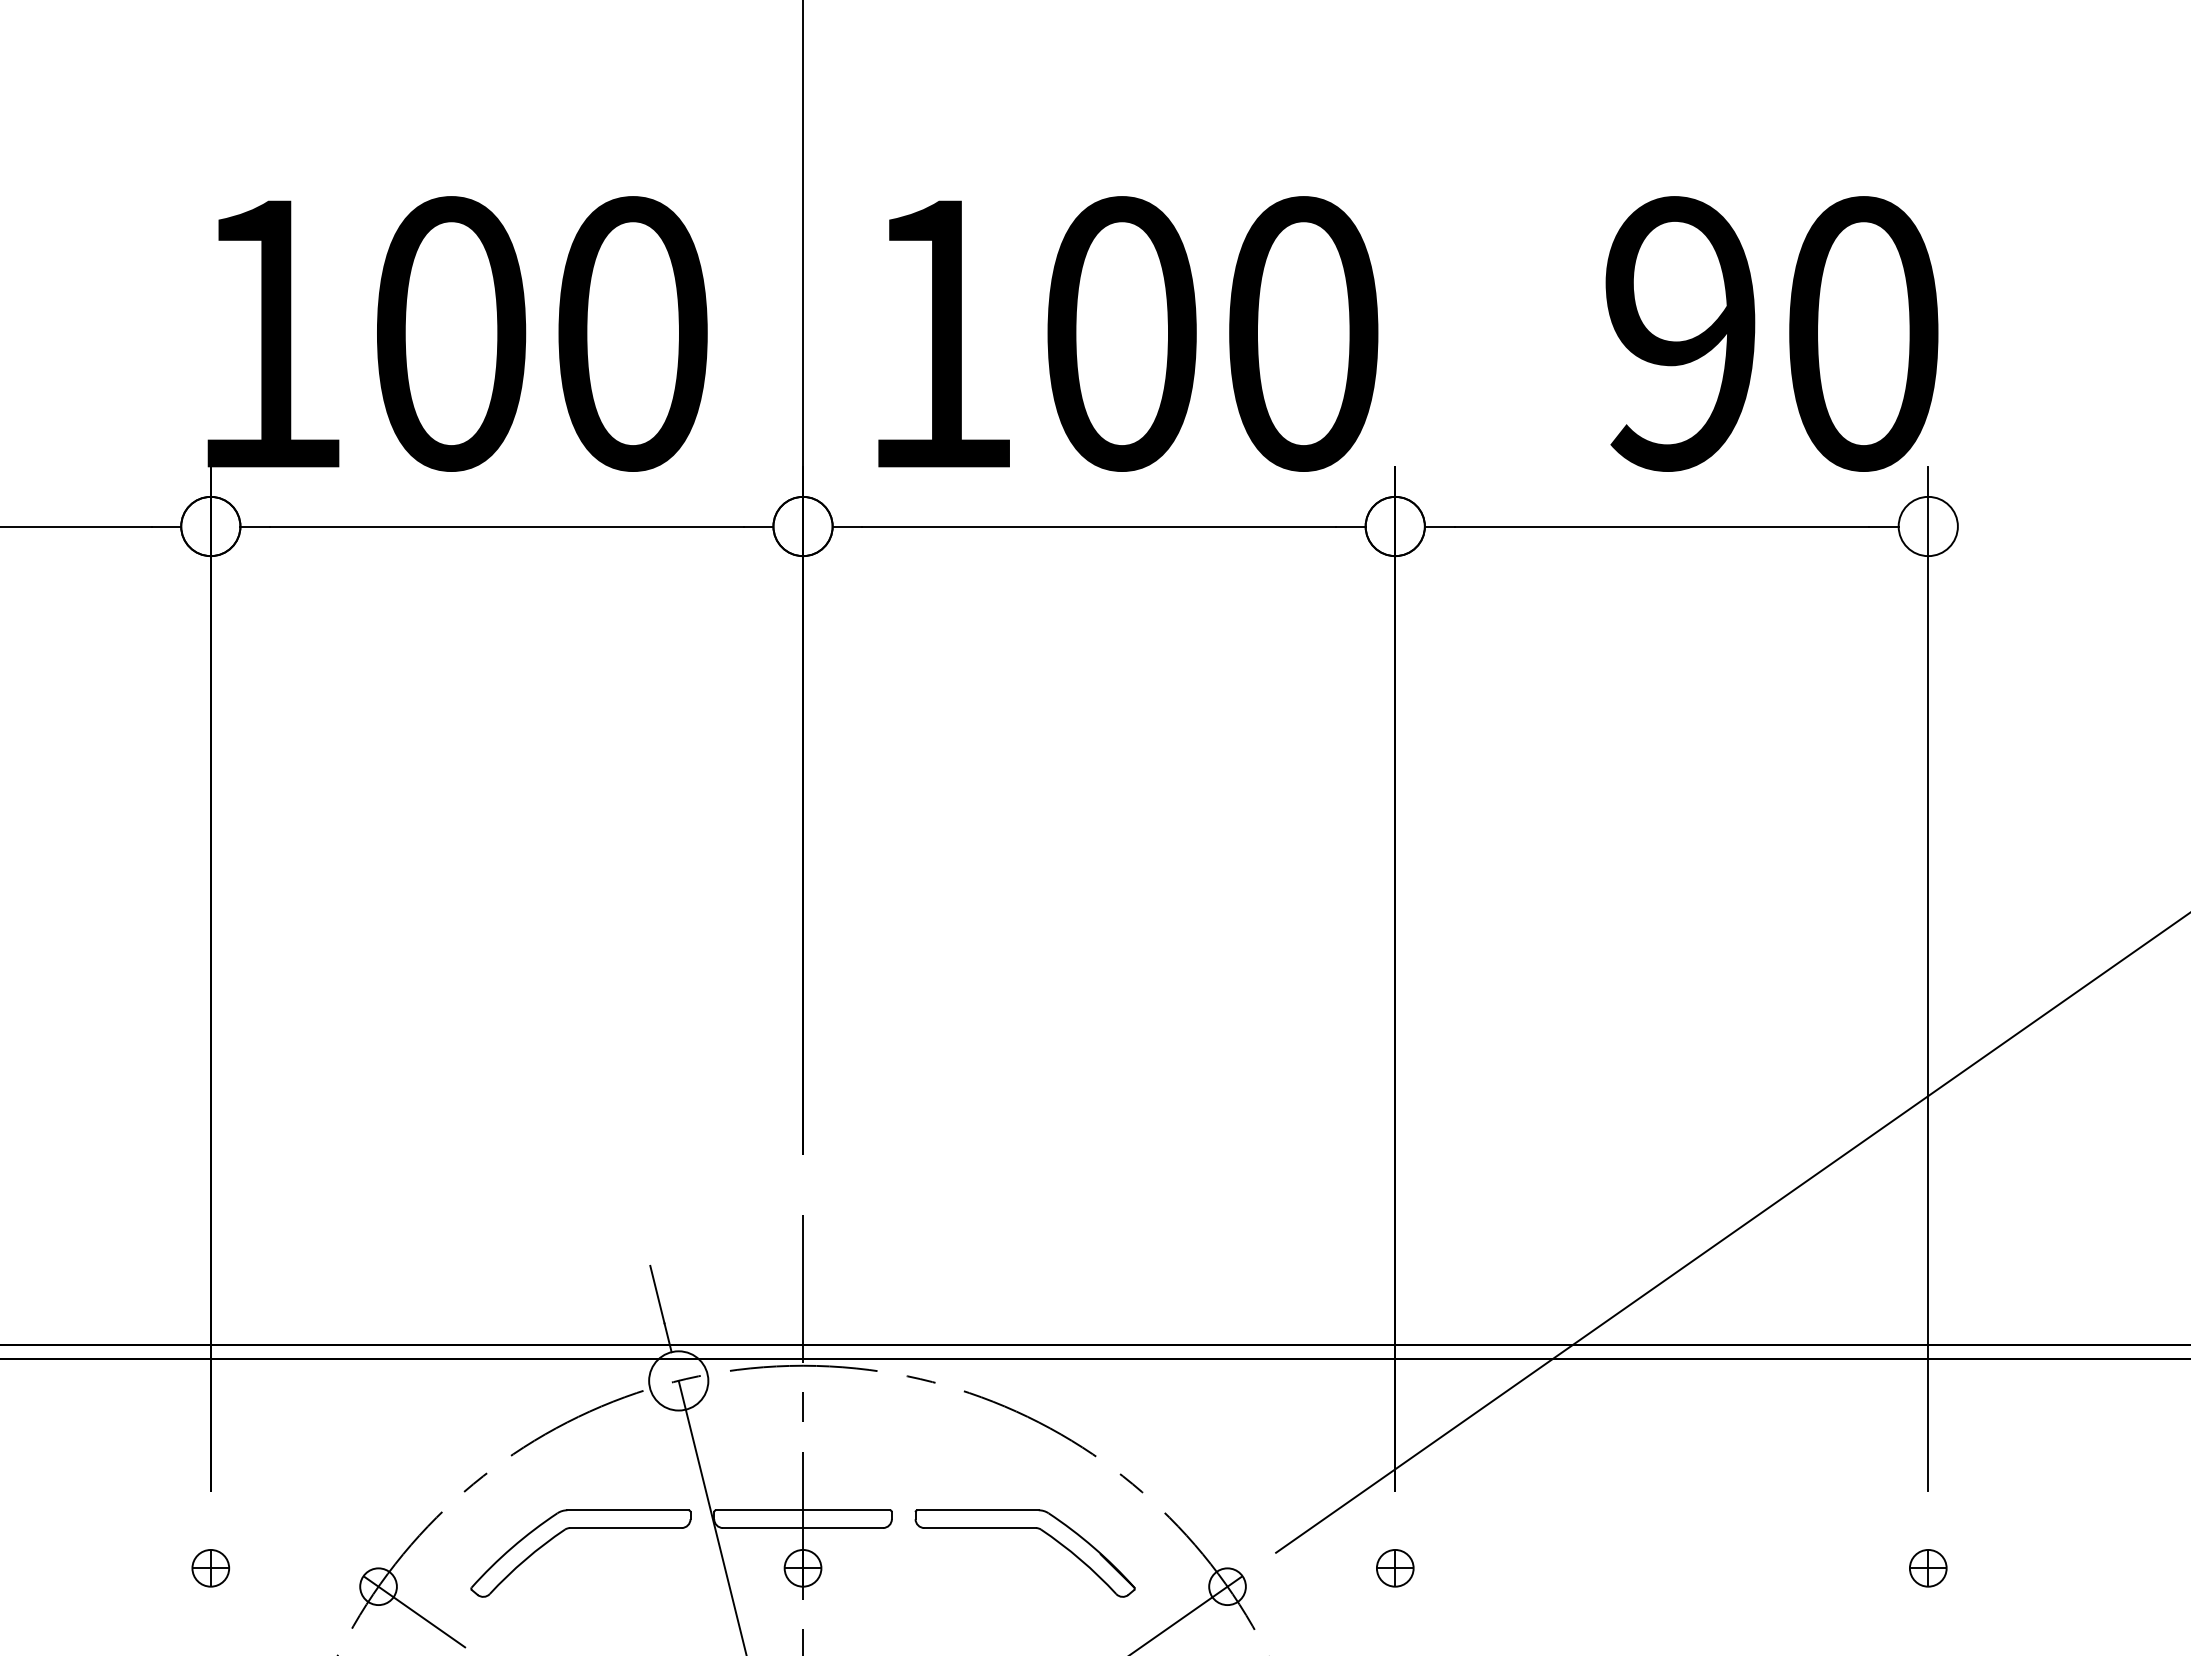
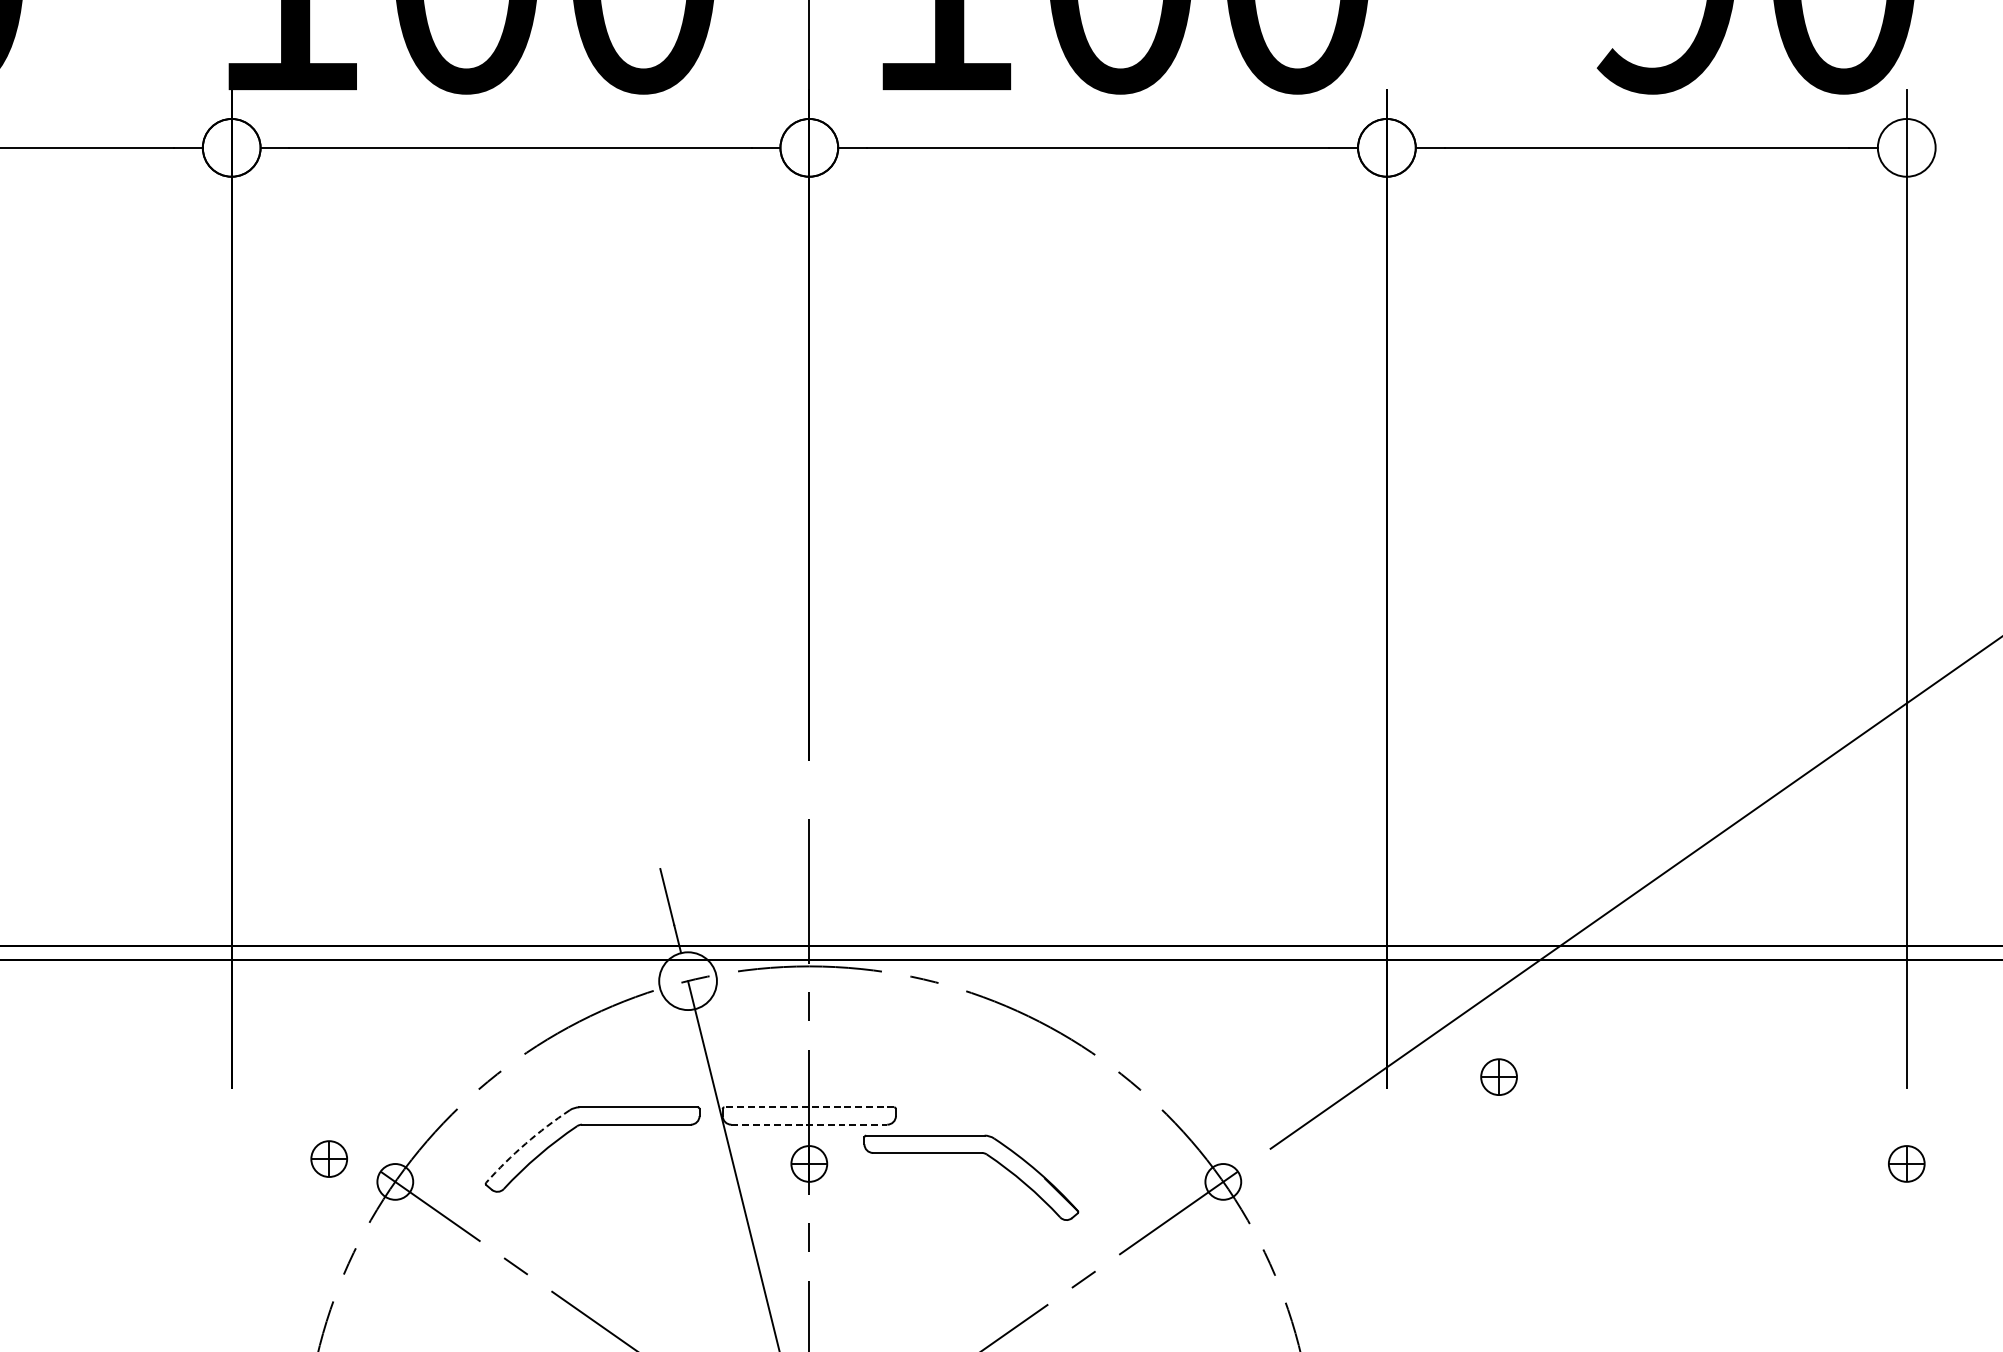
line: (802, 1510) -> (808, 1107), solid -> dashed
line: (803, 1528) -> (809, 1125), solid -> dashed
part: (1024, 1528) -> (970, 1153), moved
arc: (512, 1547) -> (525, 1143), solid -> dashed
part: (210, 1568) -> (328, 1159), moved
part: (1395, 1568) -> (1499, 1077), moved

